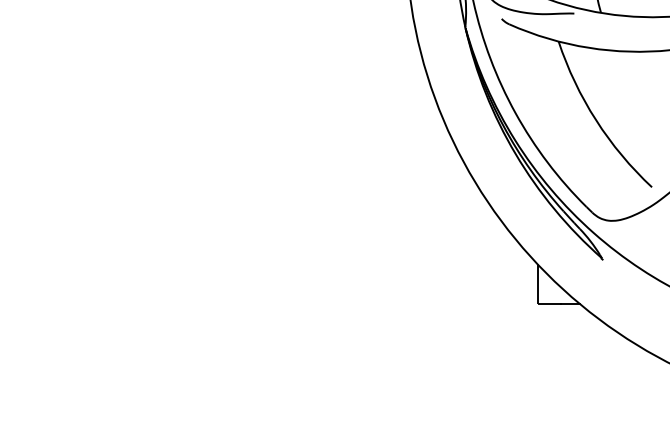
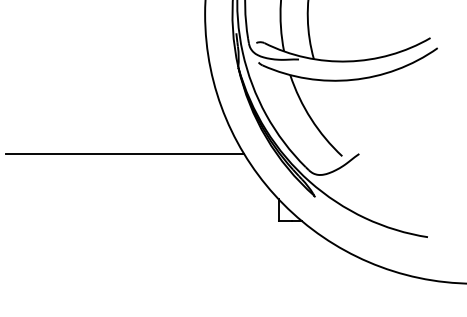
line: (261, 184) -> (124, 154), added

